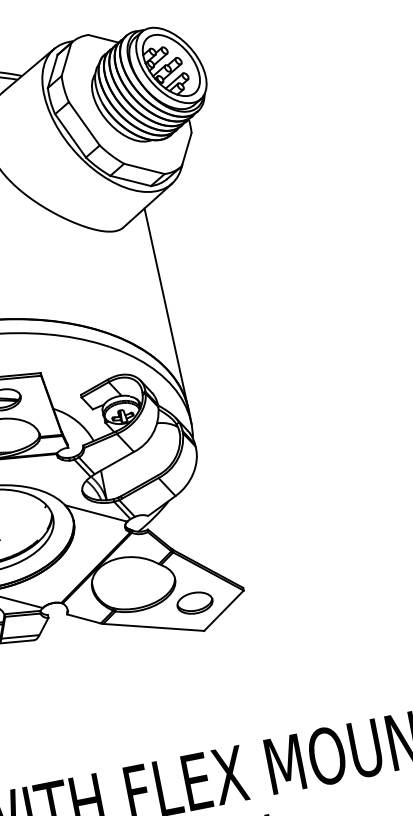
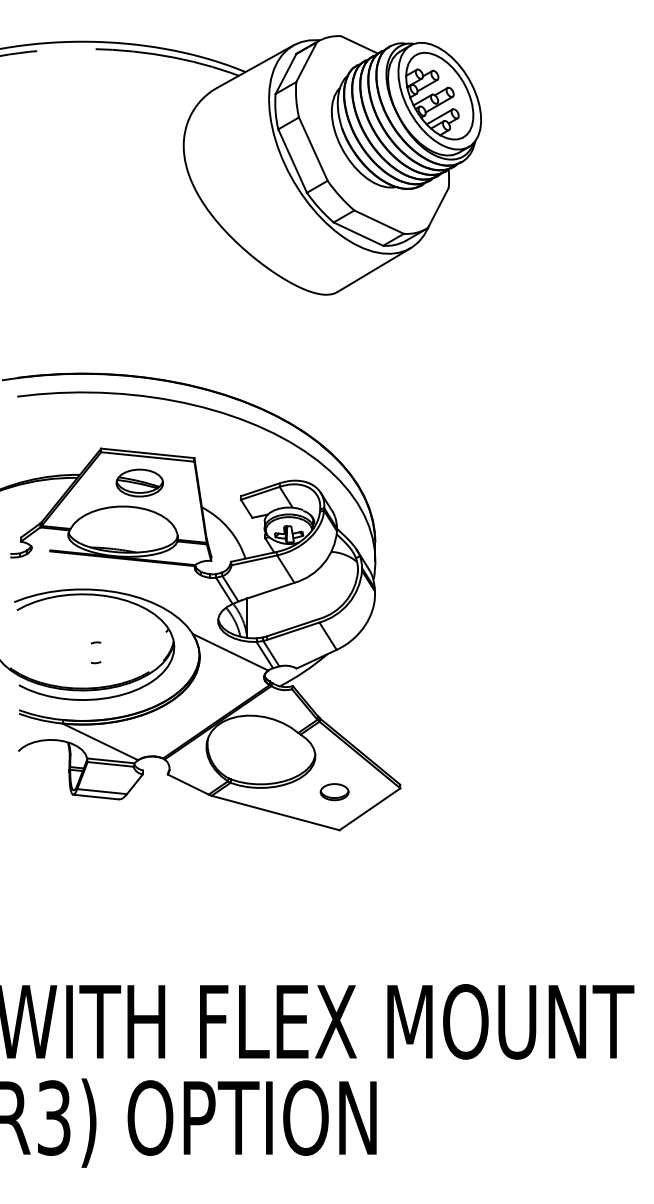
line: (165, 304) -> (371, 401), removed
part: (194, 602) -> (334, 791), size x0.6

